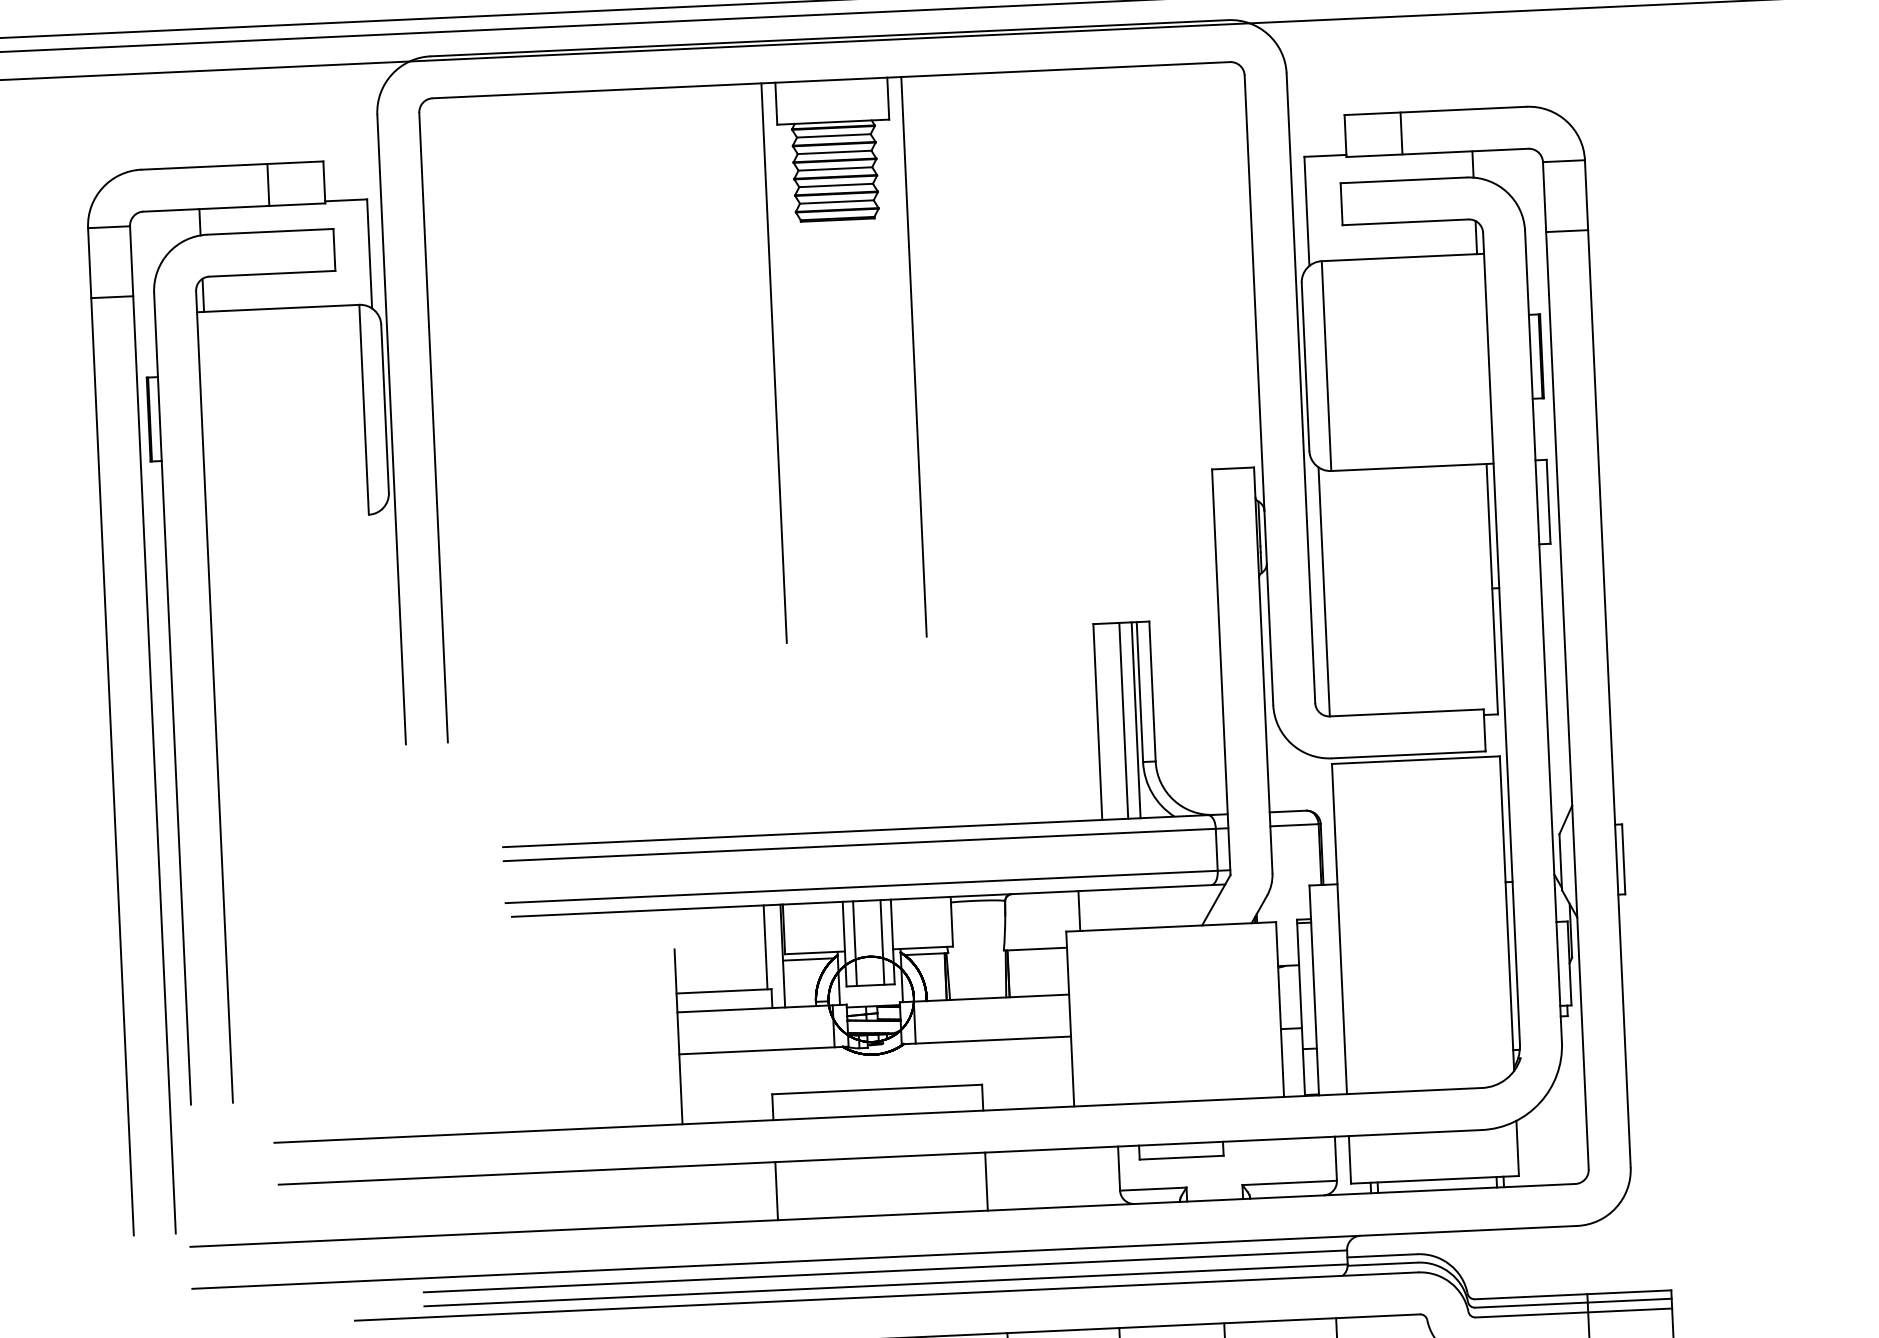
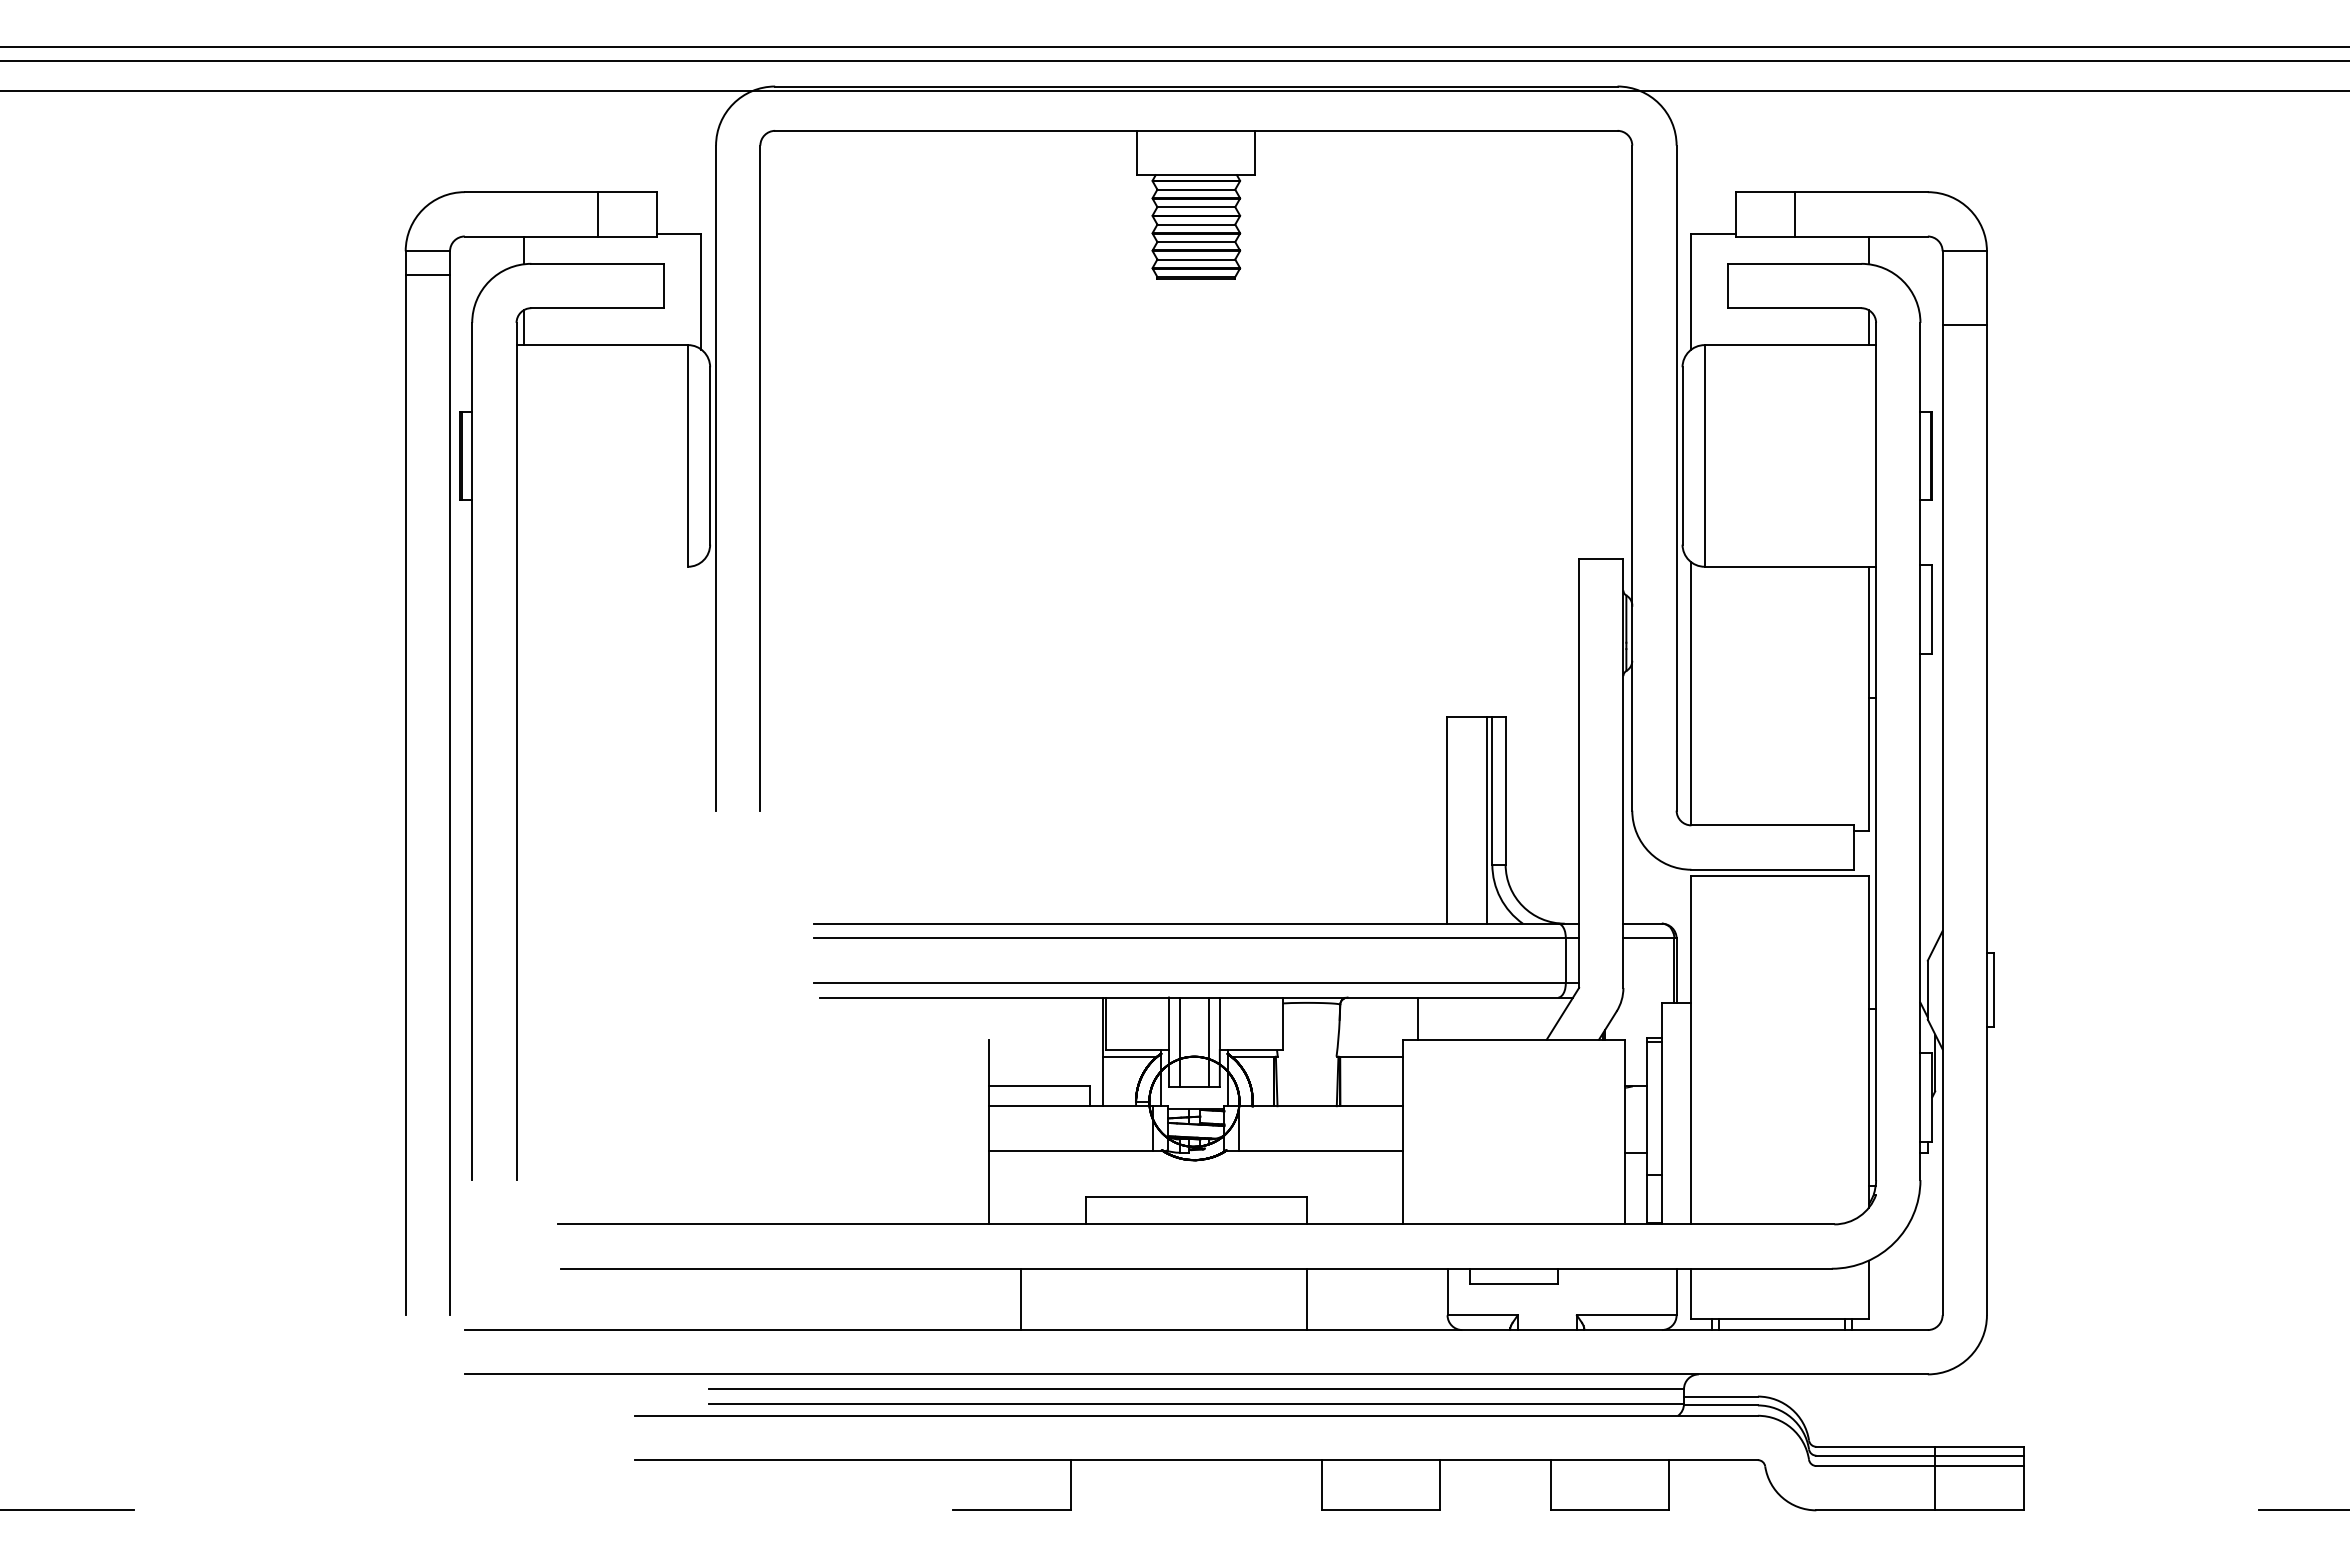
line: (111, 297) -> (427, 275), moved
line: (914, 355) -> (1270, 425), removed
line: (774, 362) -> (1122, 425), removed
line: (1123, 720) -> (1473, 819), removed
line: (765, 947) -> (1085, 1041), removed
line: (776, 1191) -> (1020, 1299), moved

